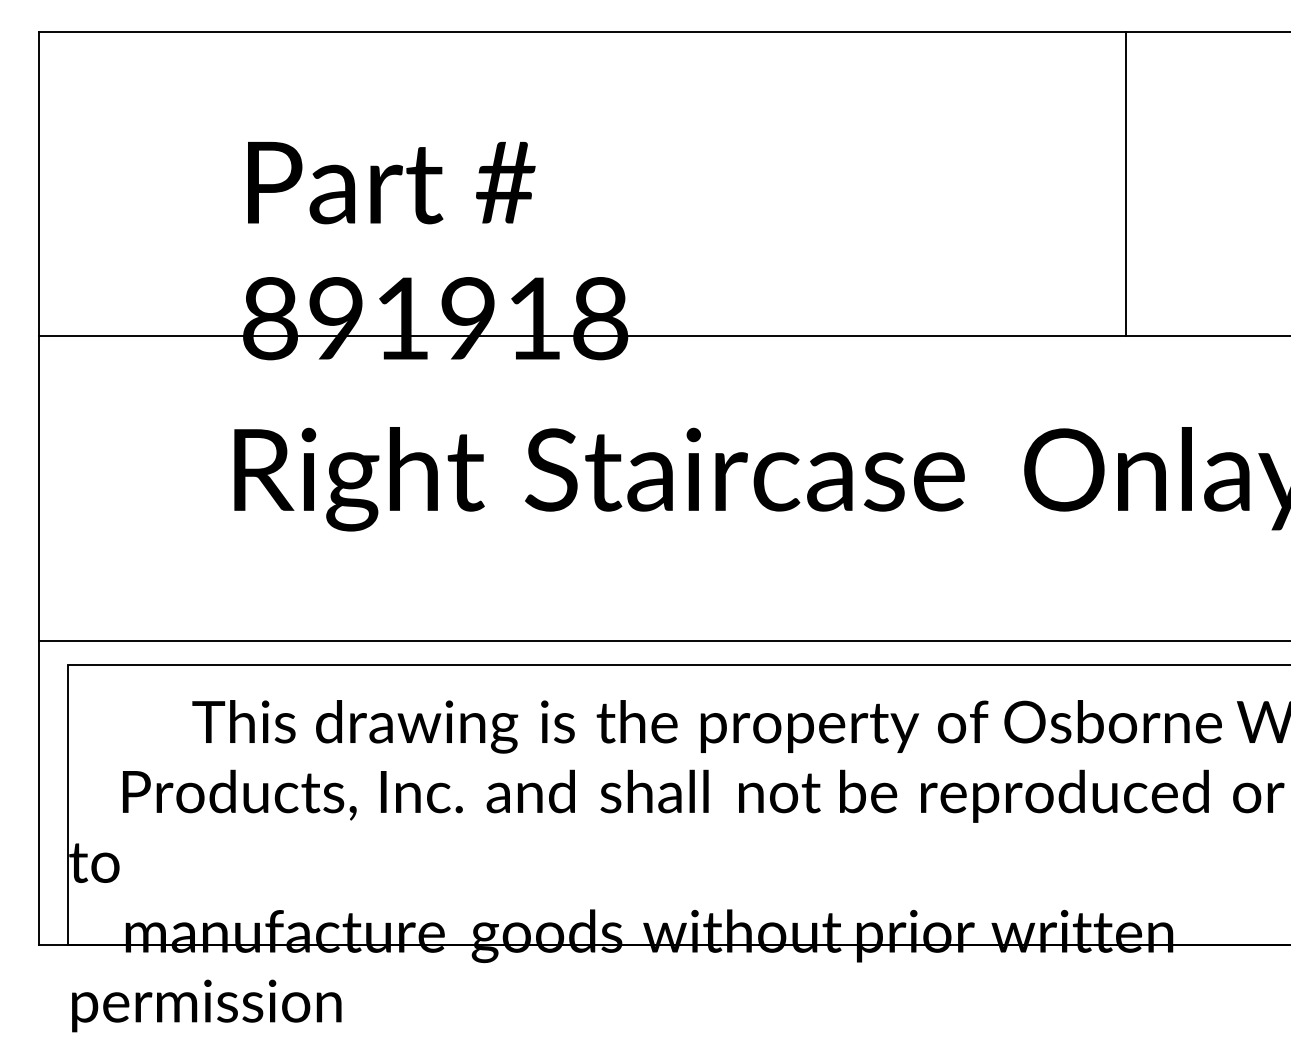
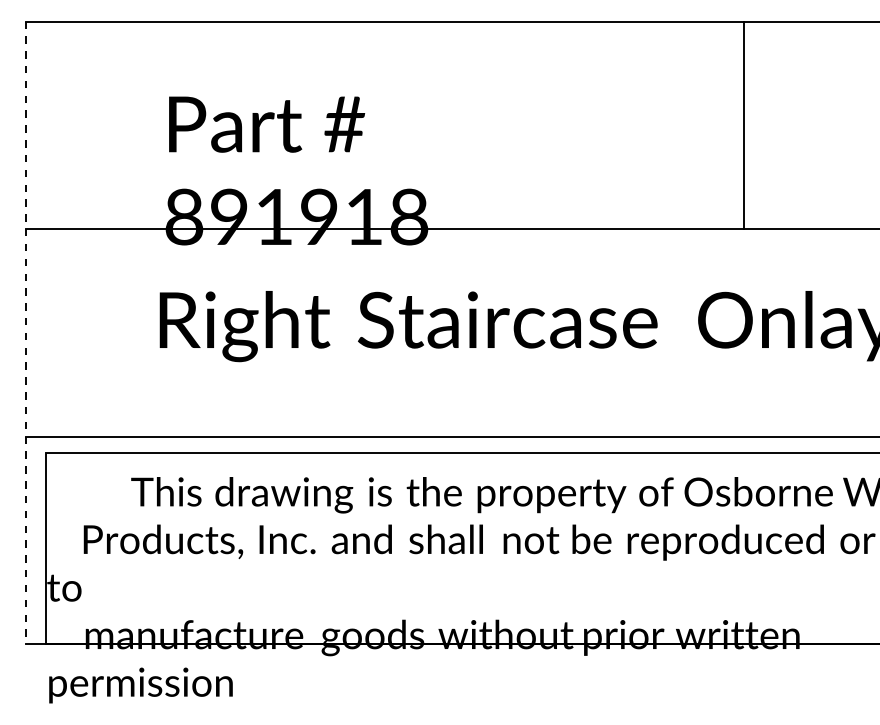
line: (1126, 184) -> (743, 125), moved
line: (38, 489) -> (26, 333), solid -> dashed

